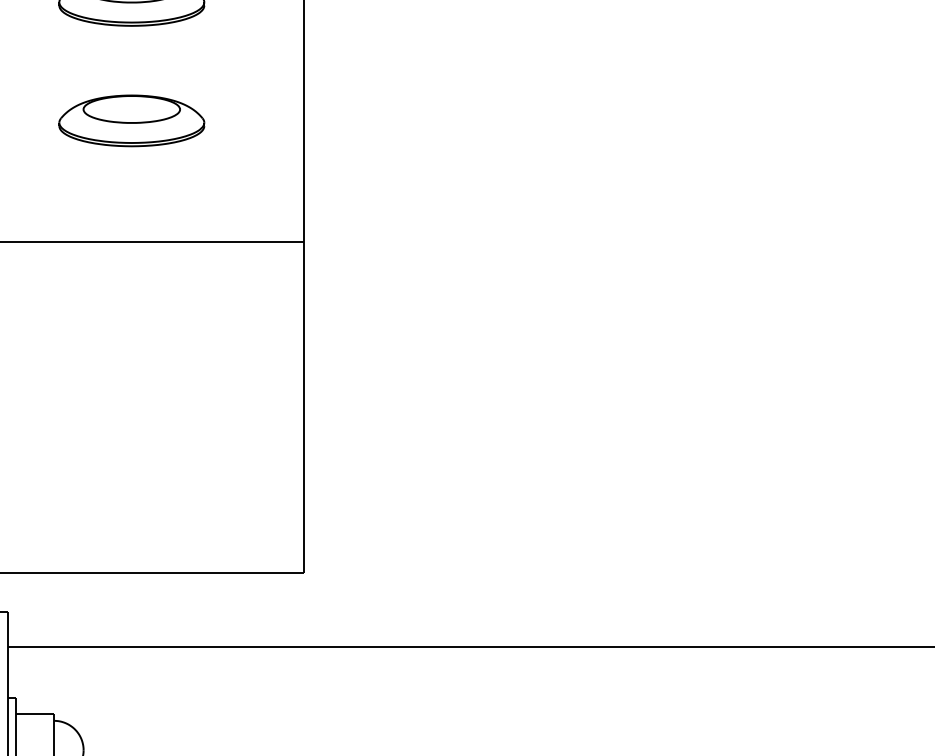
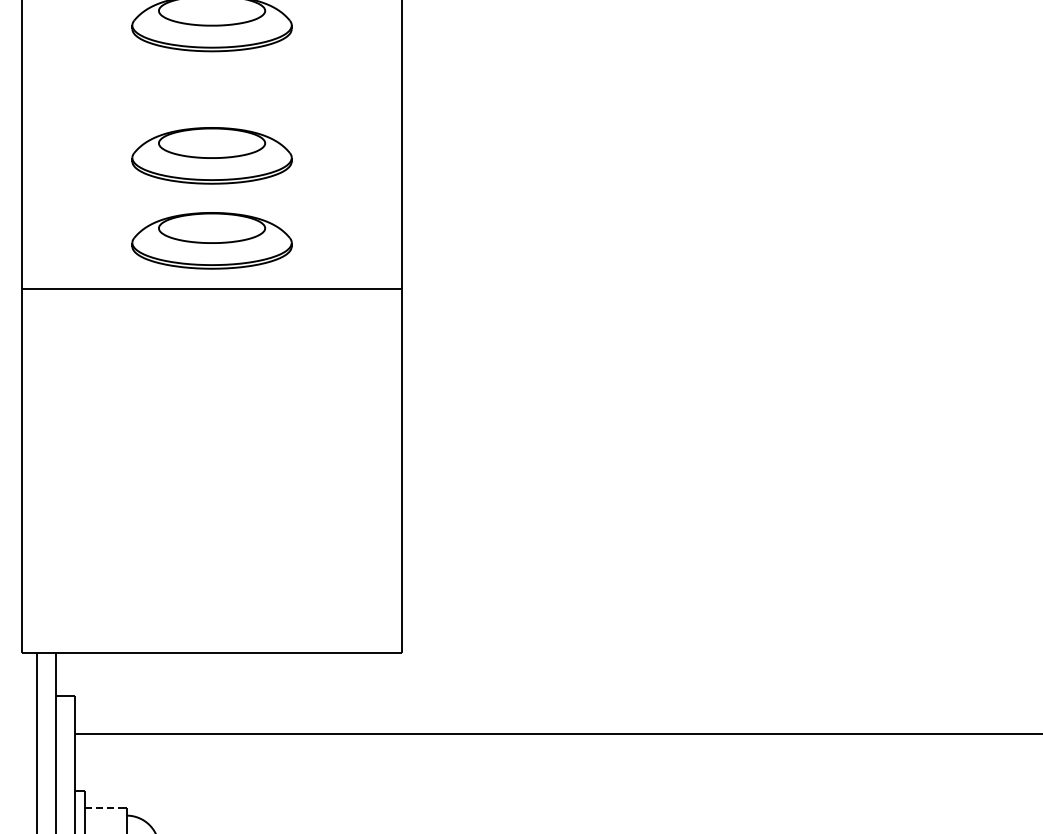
part: (131, 197) -> (211, 240), added
line: (33, 714) -> (103, 808), solid -> dashed

